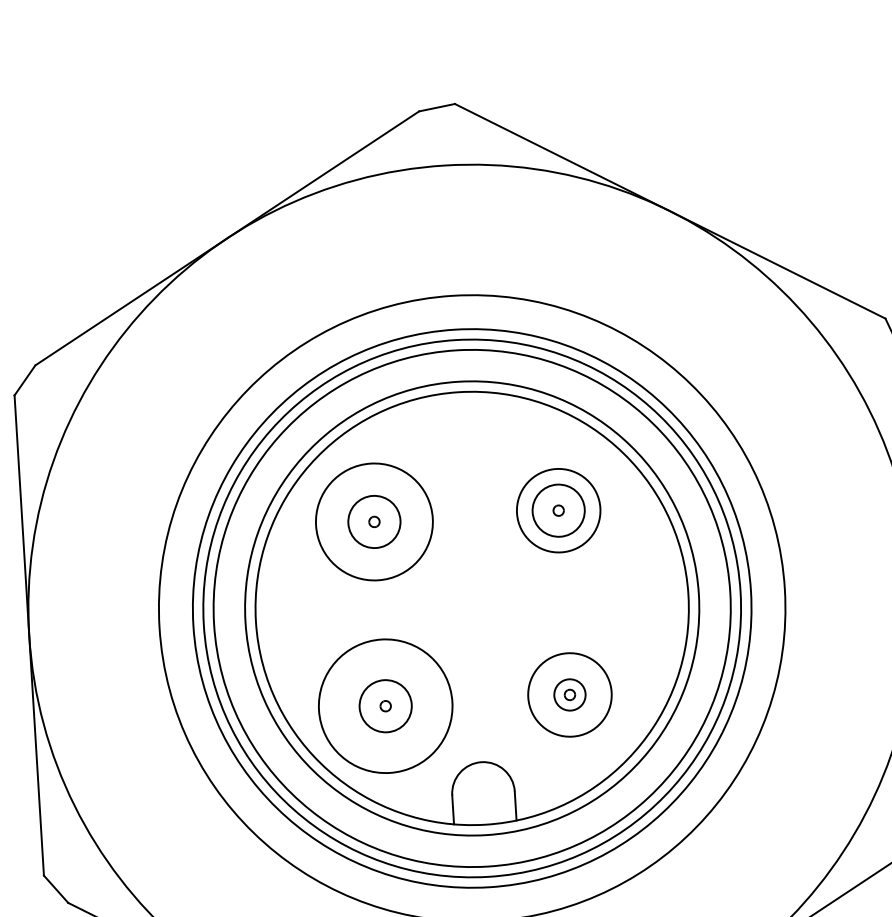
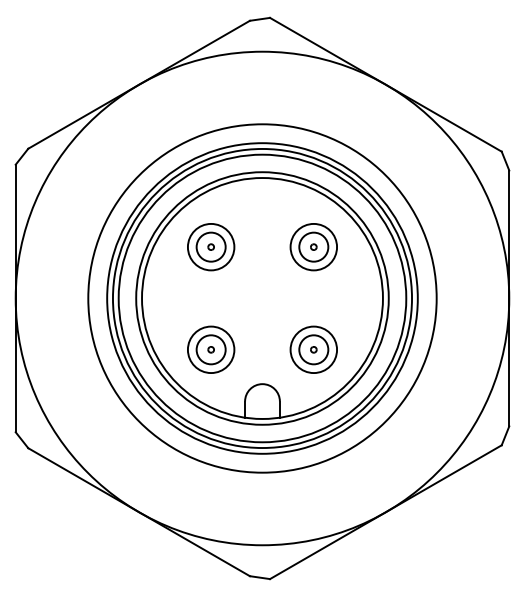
circle: (373, 520) -> (210, 246), size x0.71
circle: (569, 694) -> (313, 349), size x1.67
circle: (384, 705) -> (210, 349), size x0.62

